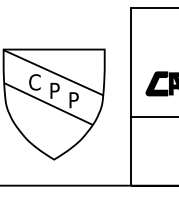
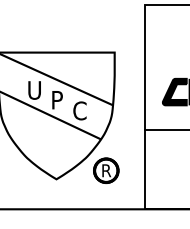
text: (34, 82) -> (33, 90), C -> U
text: (74, 100) -> (79, 111), P -> C
part: (97, 151) -> (106, 169), added

